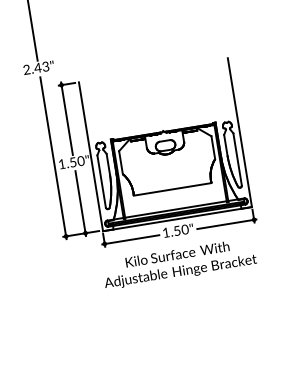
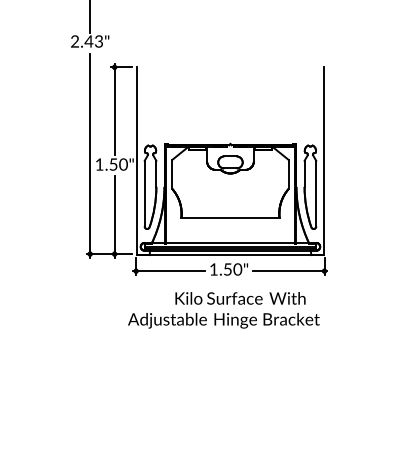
text: (177, 254) -> (240, 298), moved

